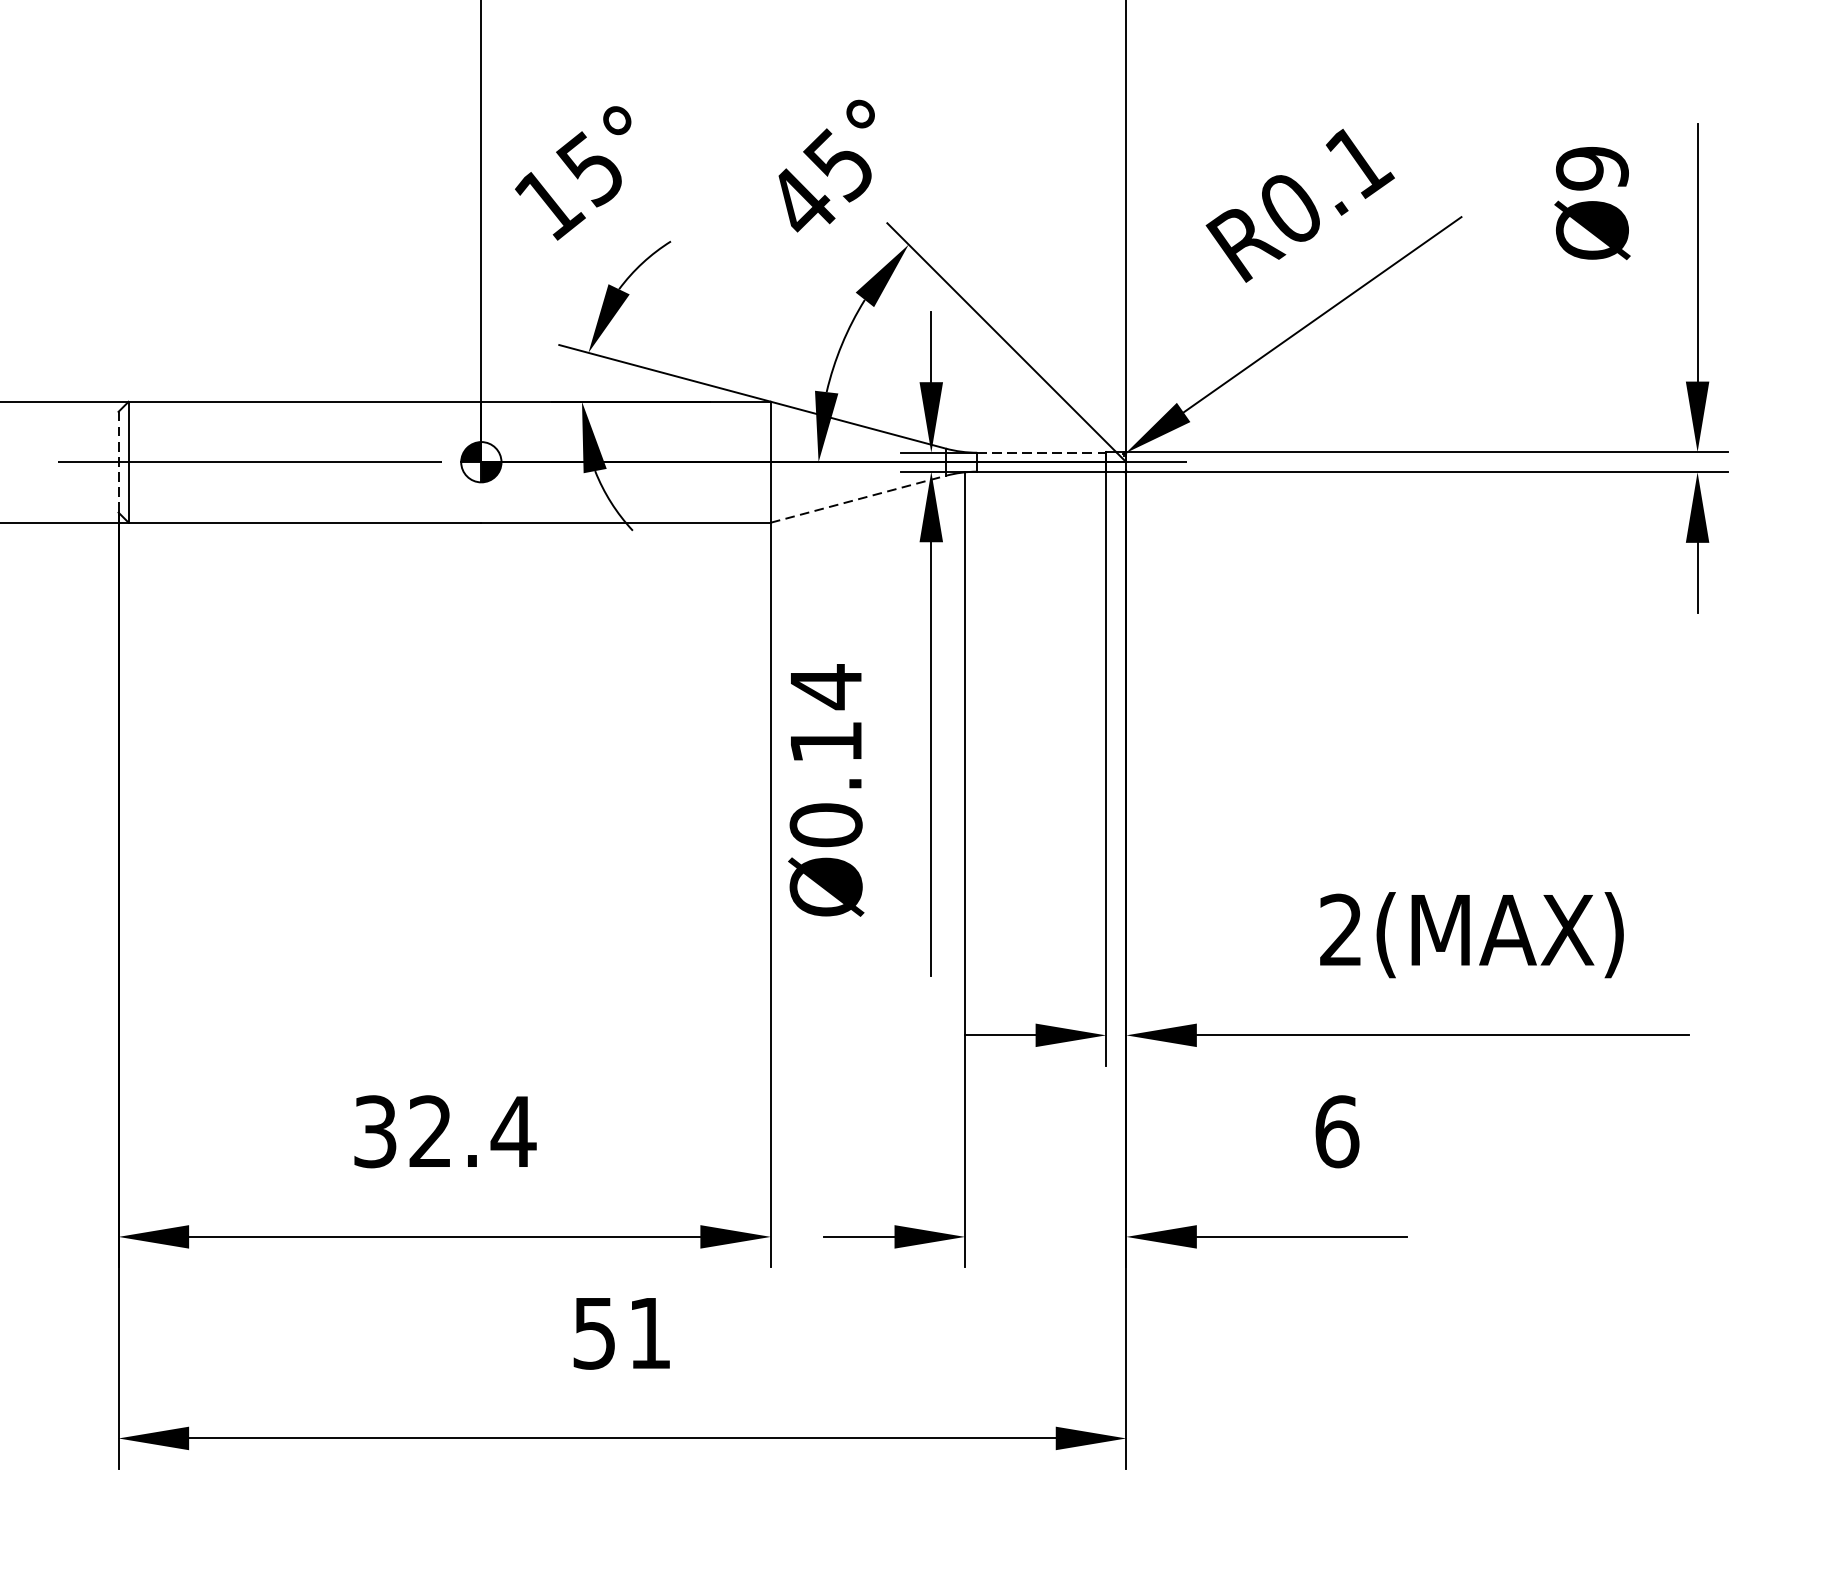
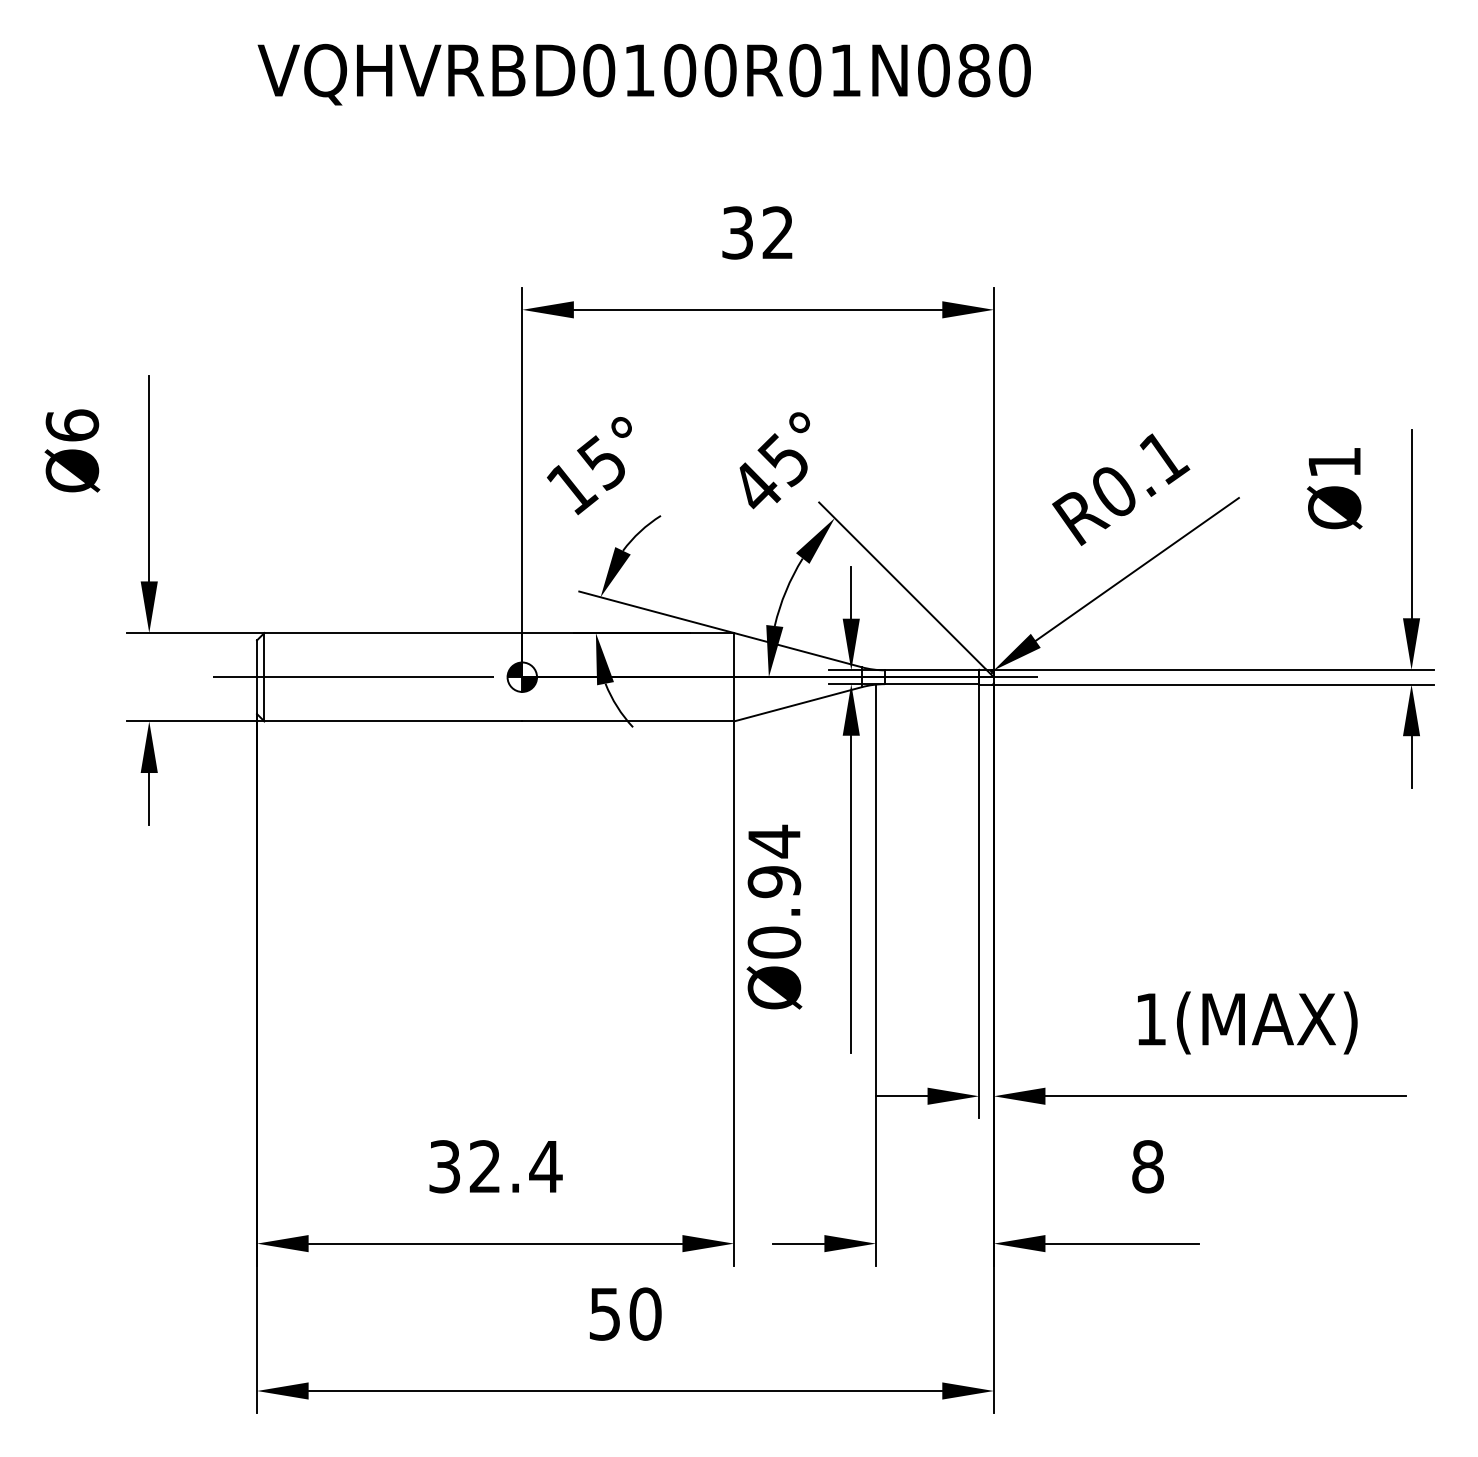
text: (1592, 168) -> (1334, 462), Ø9 -> Ø1
line: (1041, 453) -> (931, 670), dashed -> solid
line: (119, 462) -> (257, 677), dashed -> solid
line: (859, 499) -> (798, 704), dashed -> solid
text: (826, 742) -> (774, 882), Ø0.14 -> Ø0.94
text: (1340, 928) -> (1150, 1018), 2(MAX) -> 1(MAX)
text: (1337, 1131) -> (1148, 1166), 6 -> 8
text: (649, 1332) -> (645, 1313), 51 -> 50

